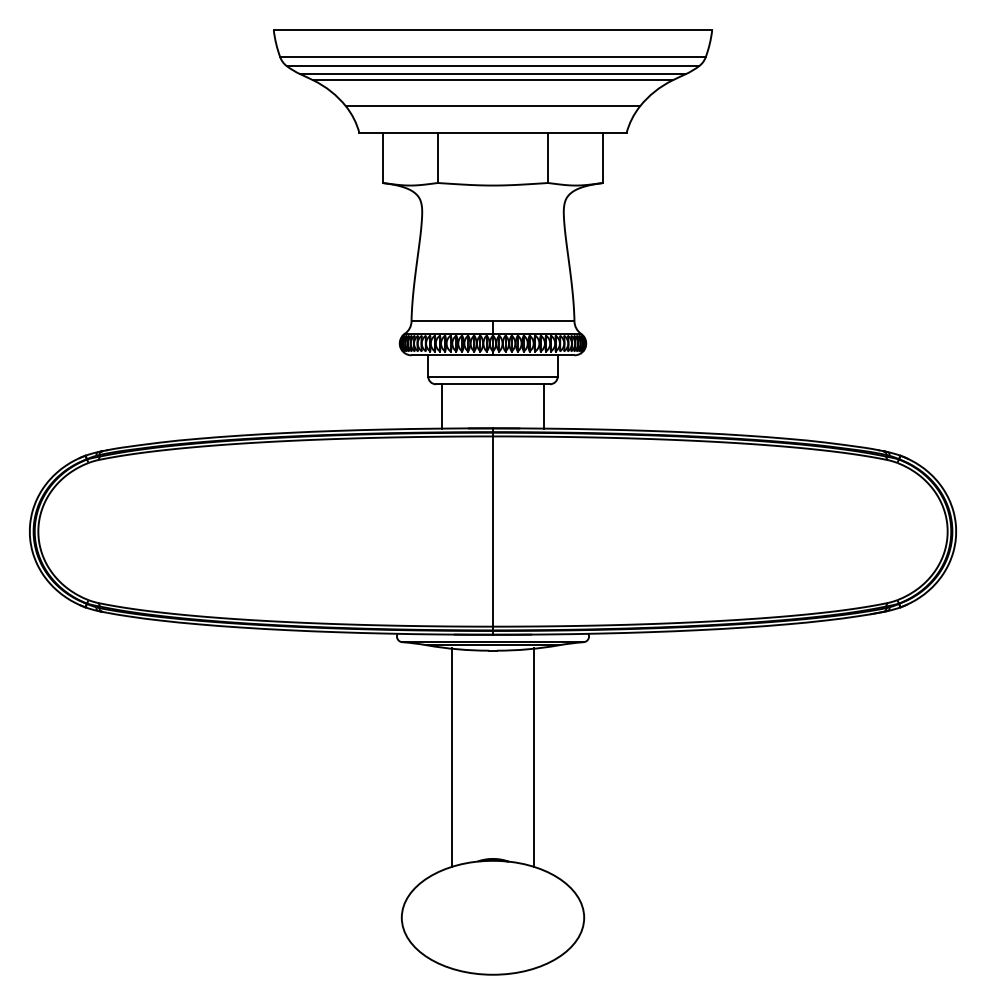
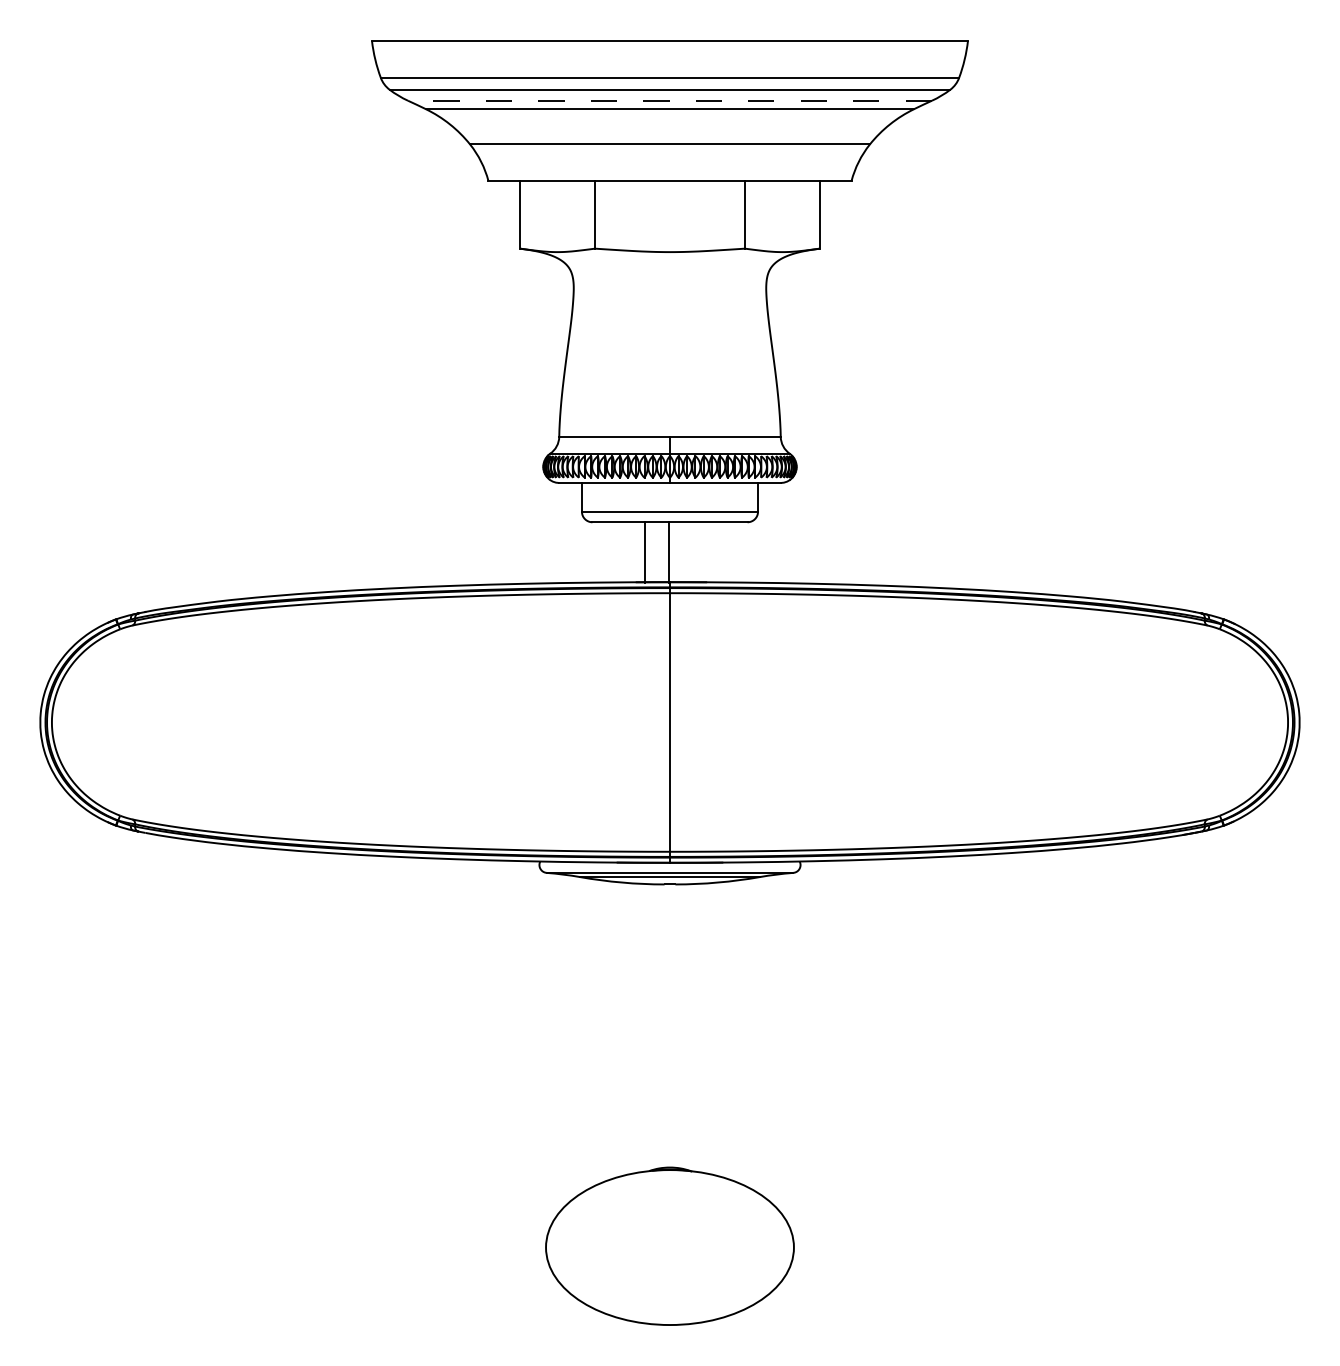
line: (492, 74) -> (669, 100), solid -> dashed
line: (441, 406) -> (645, 552), moved
line: (544, 406) -> (668, 552), moved
line: (452, 757) -> (614, 1029), removed
line: (533, 757) -> (725, 1029), removed

